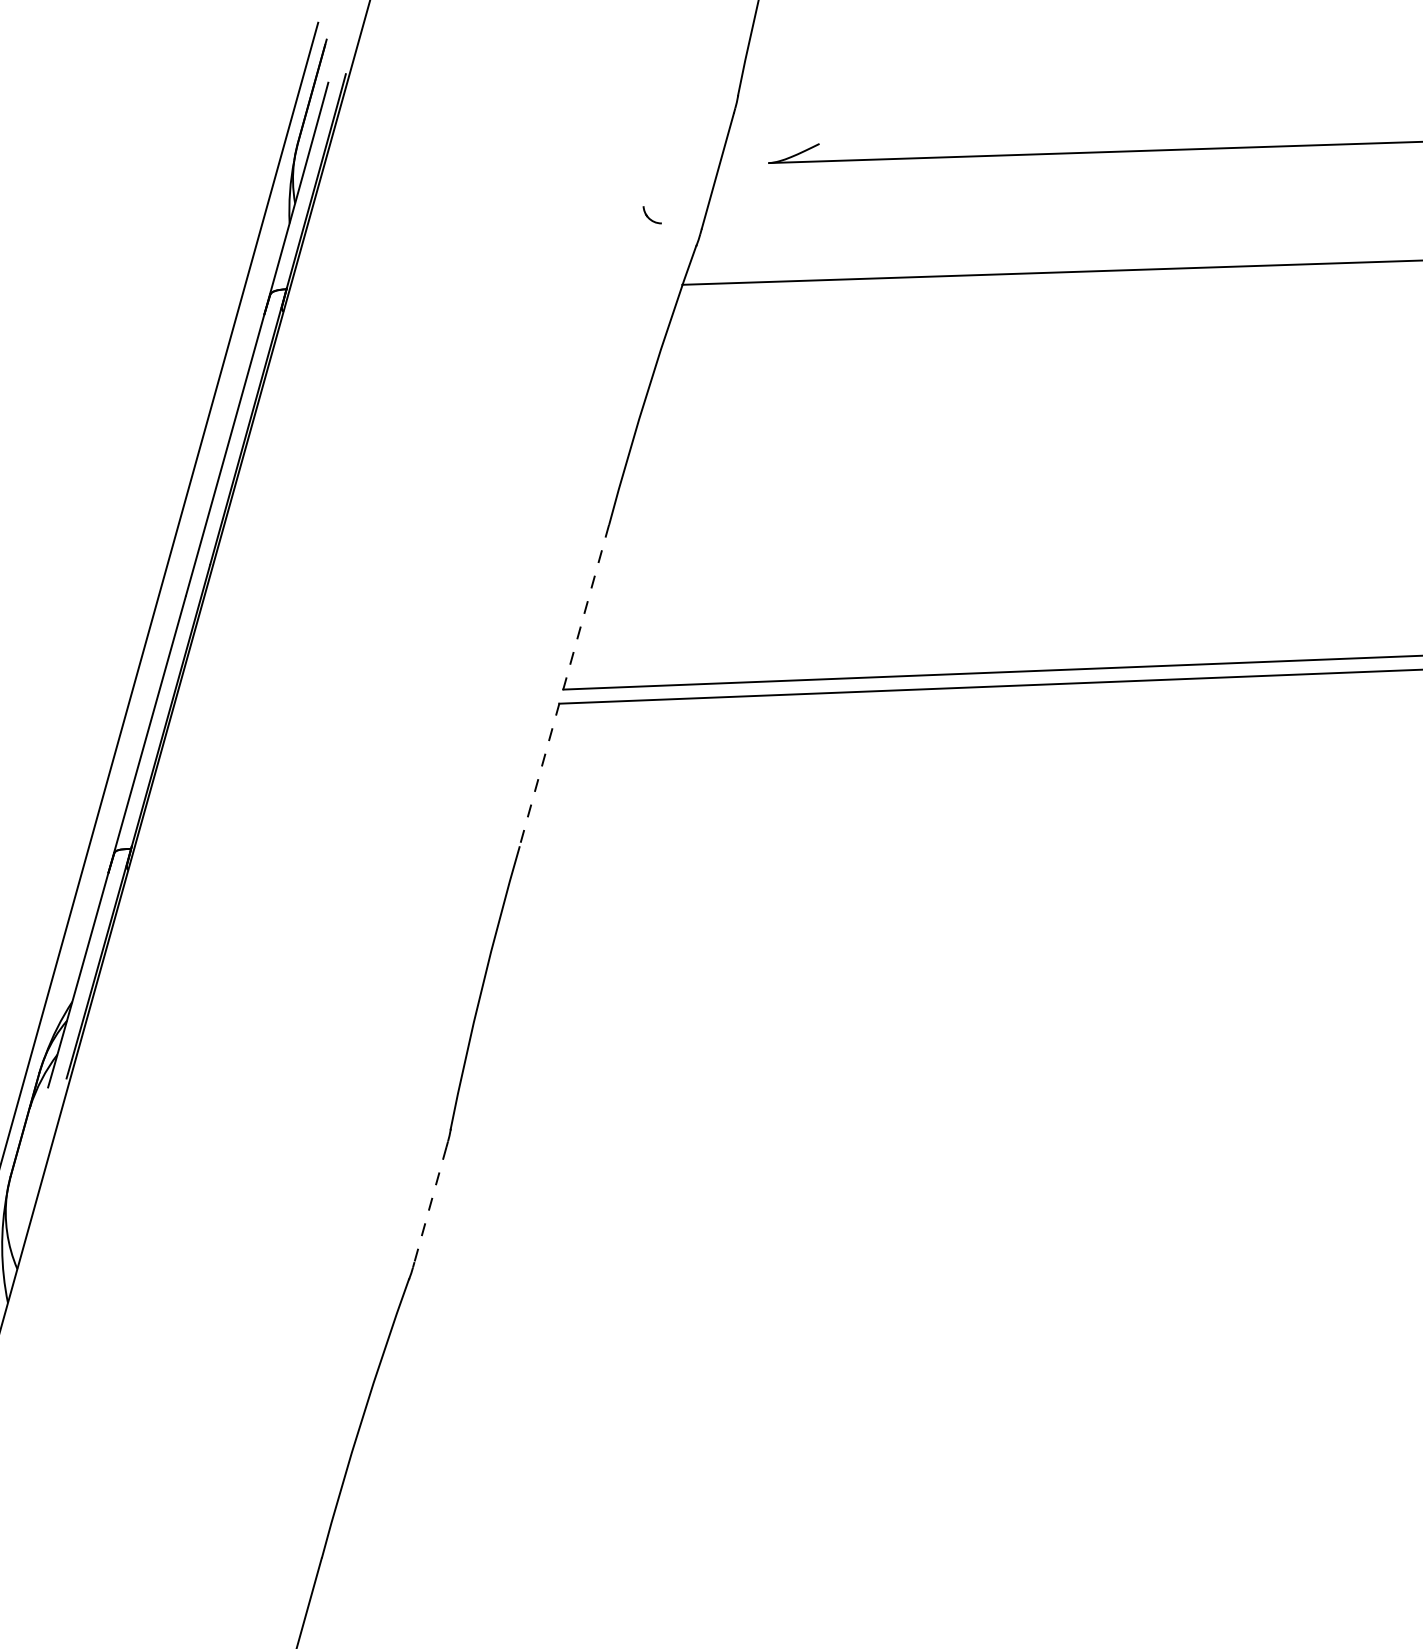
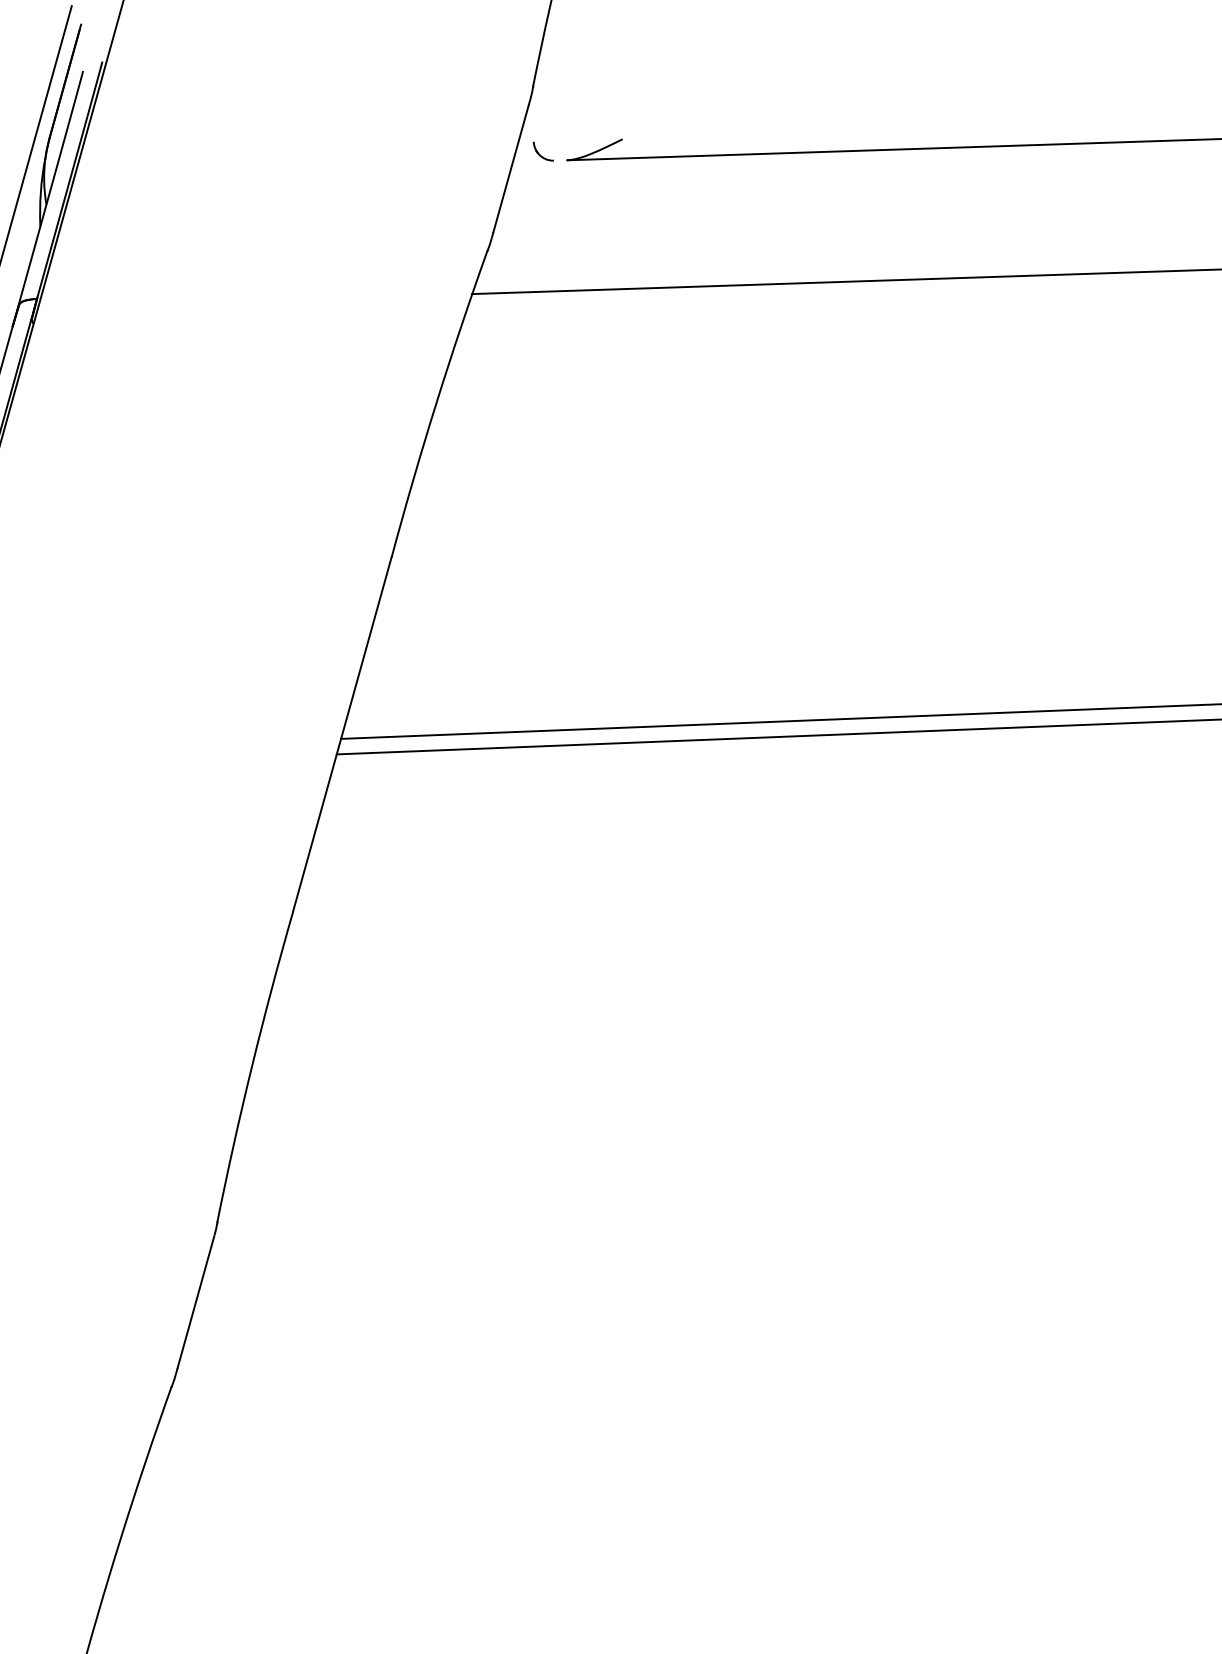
part: (651, 215) -> (542, 151), moved
line: (564, 685) -> (342, 734), dashed -> solid
line: (430, 1204) -> (195, 1304), dashed -> solid

